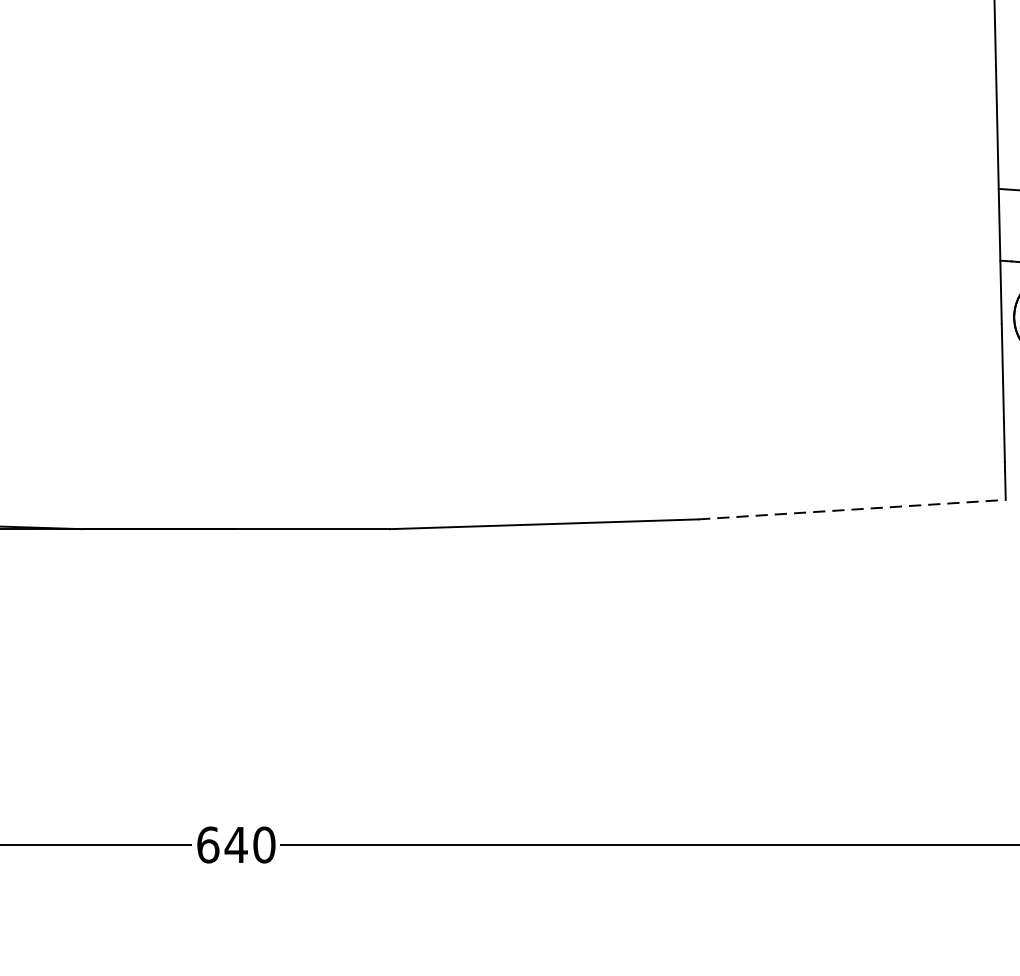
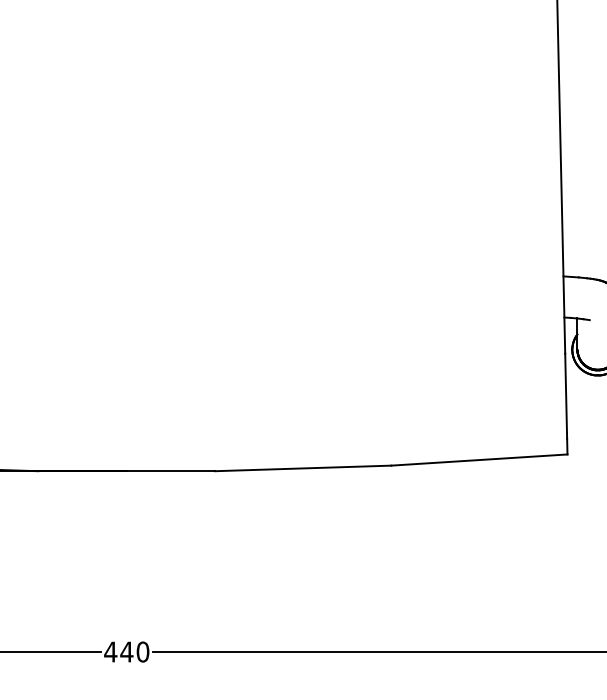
line: (852, 510) -> (479, 460), dashed -> solid
text: (207, 844) -> (110, 651), 640 -> 440

